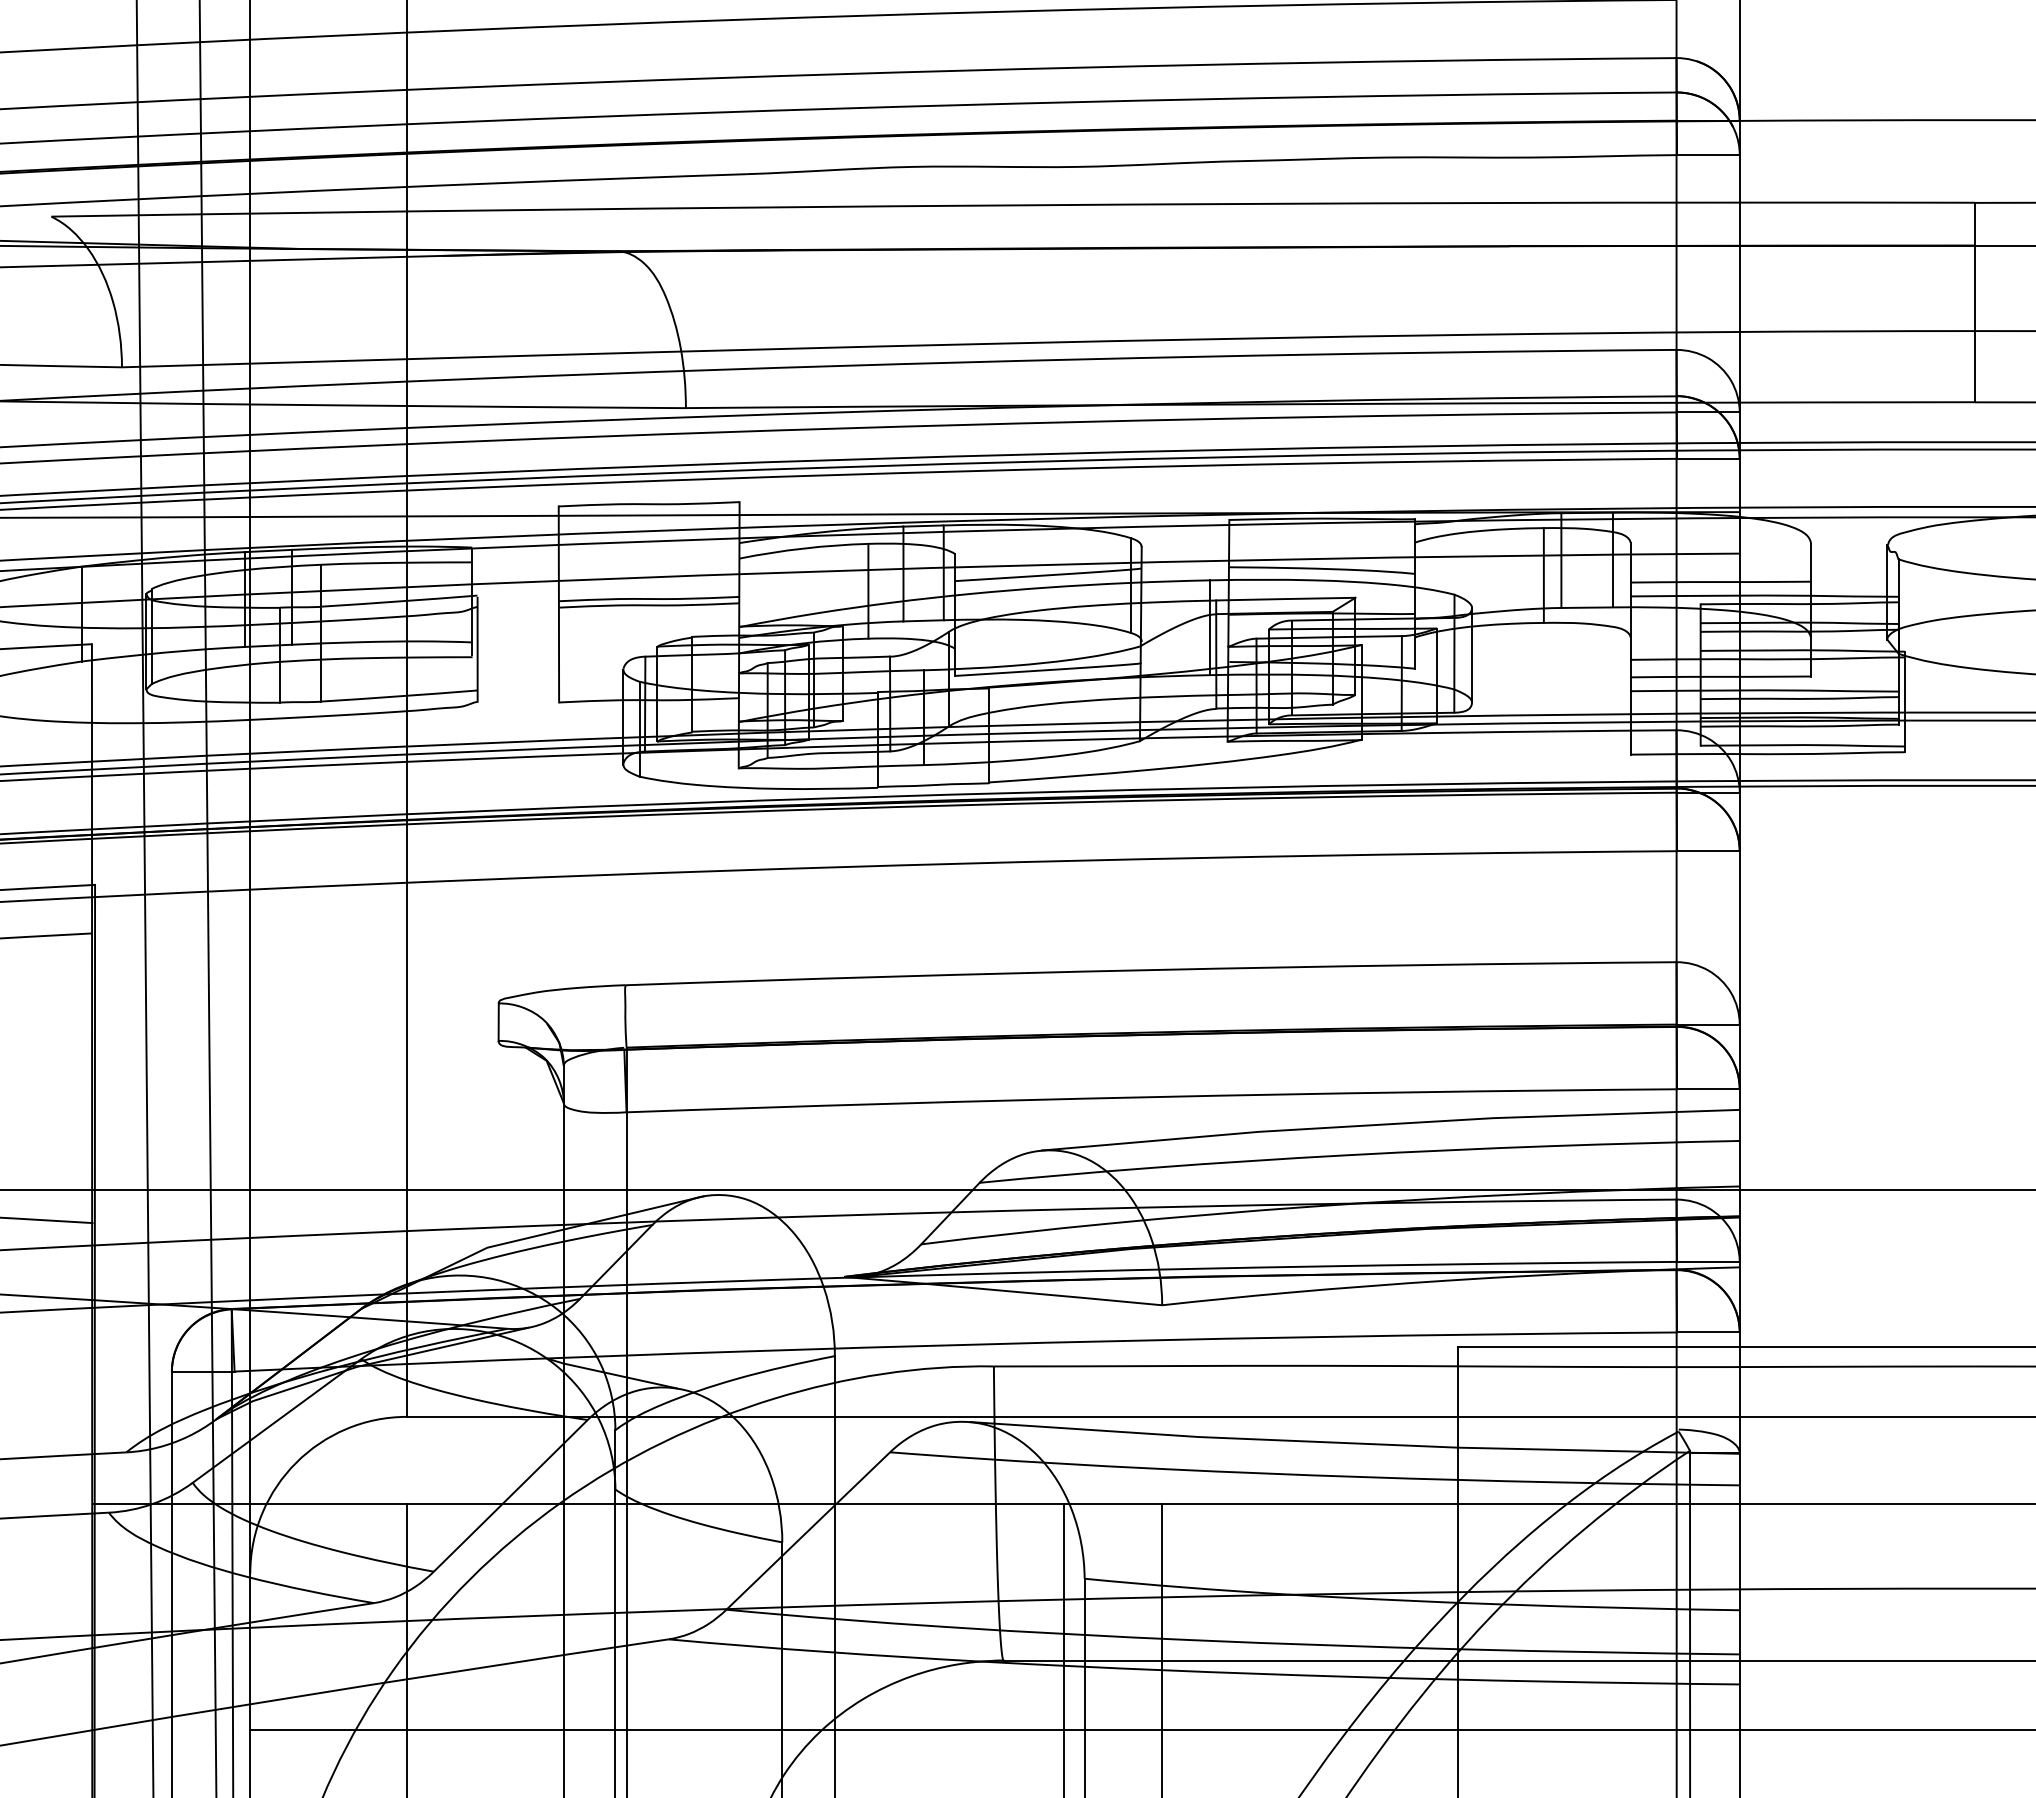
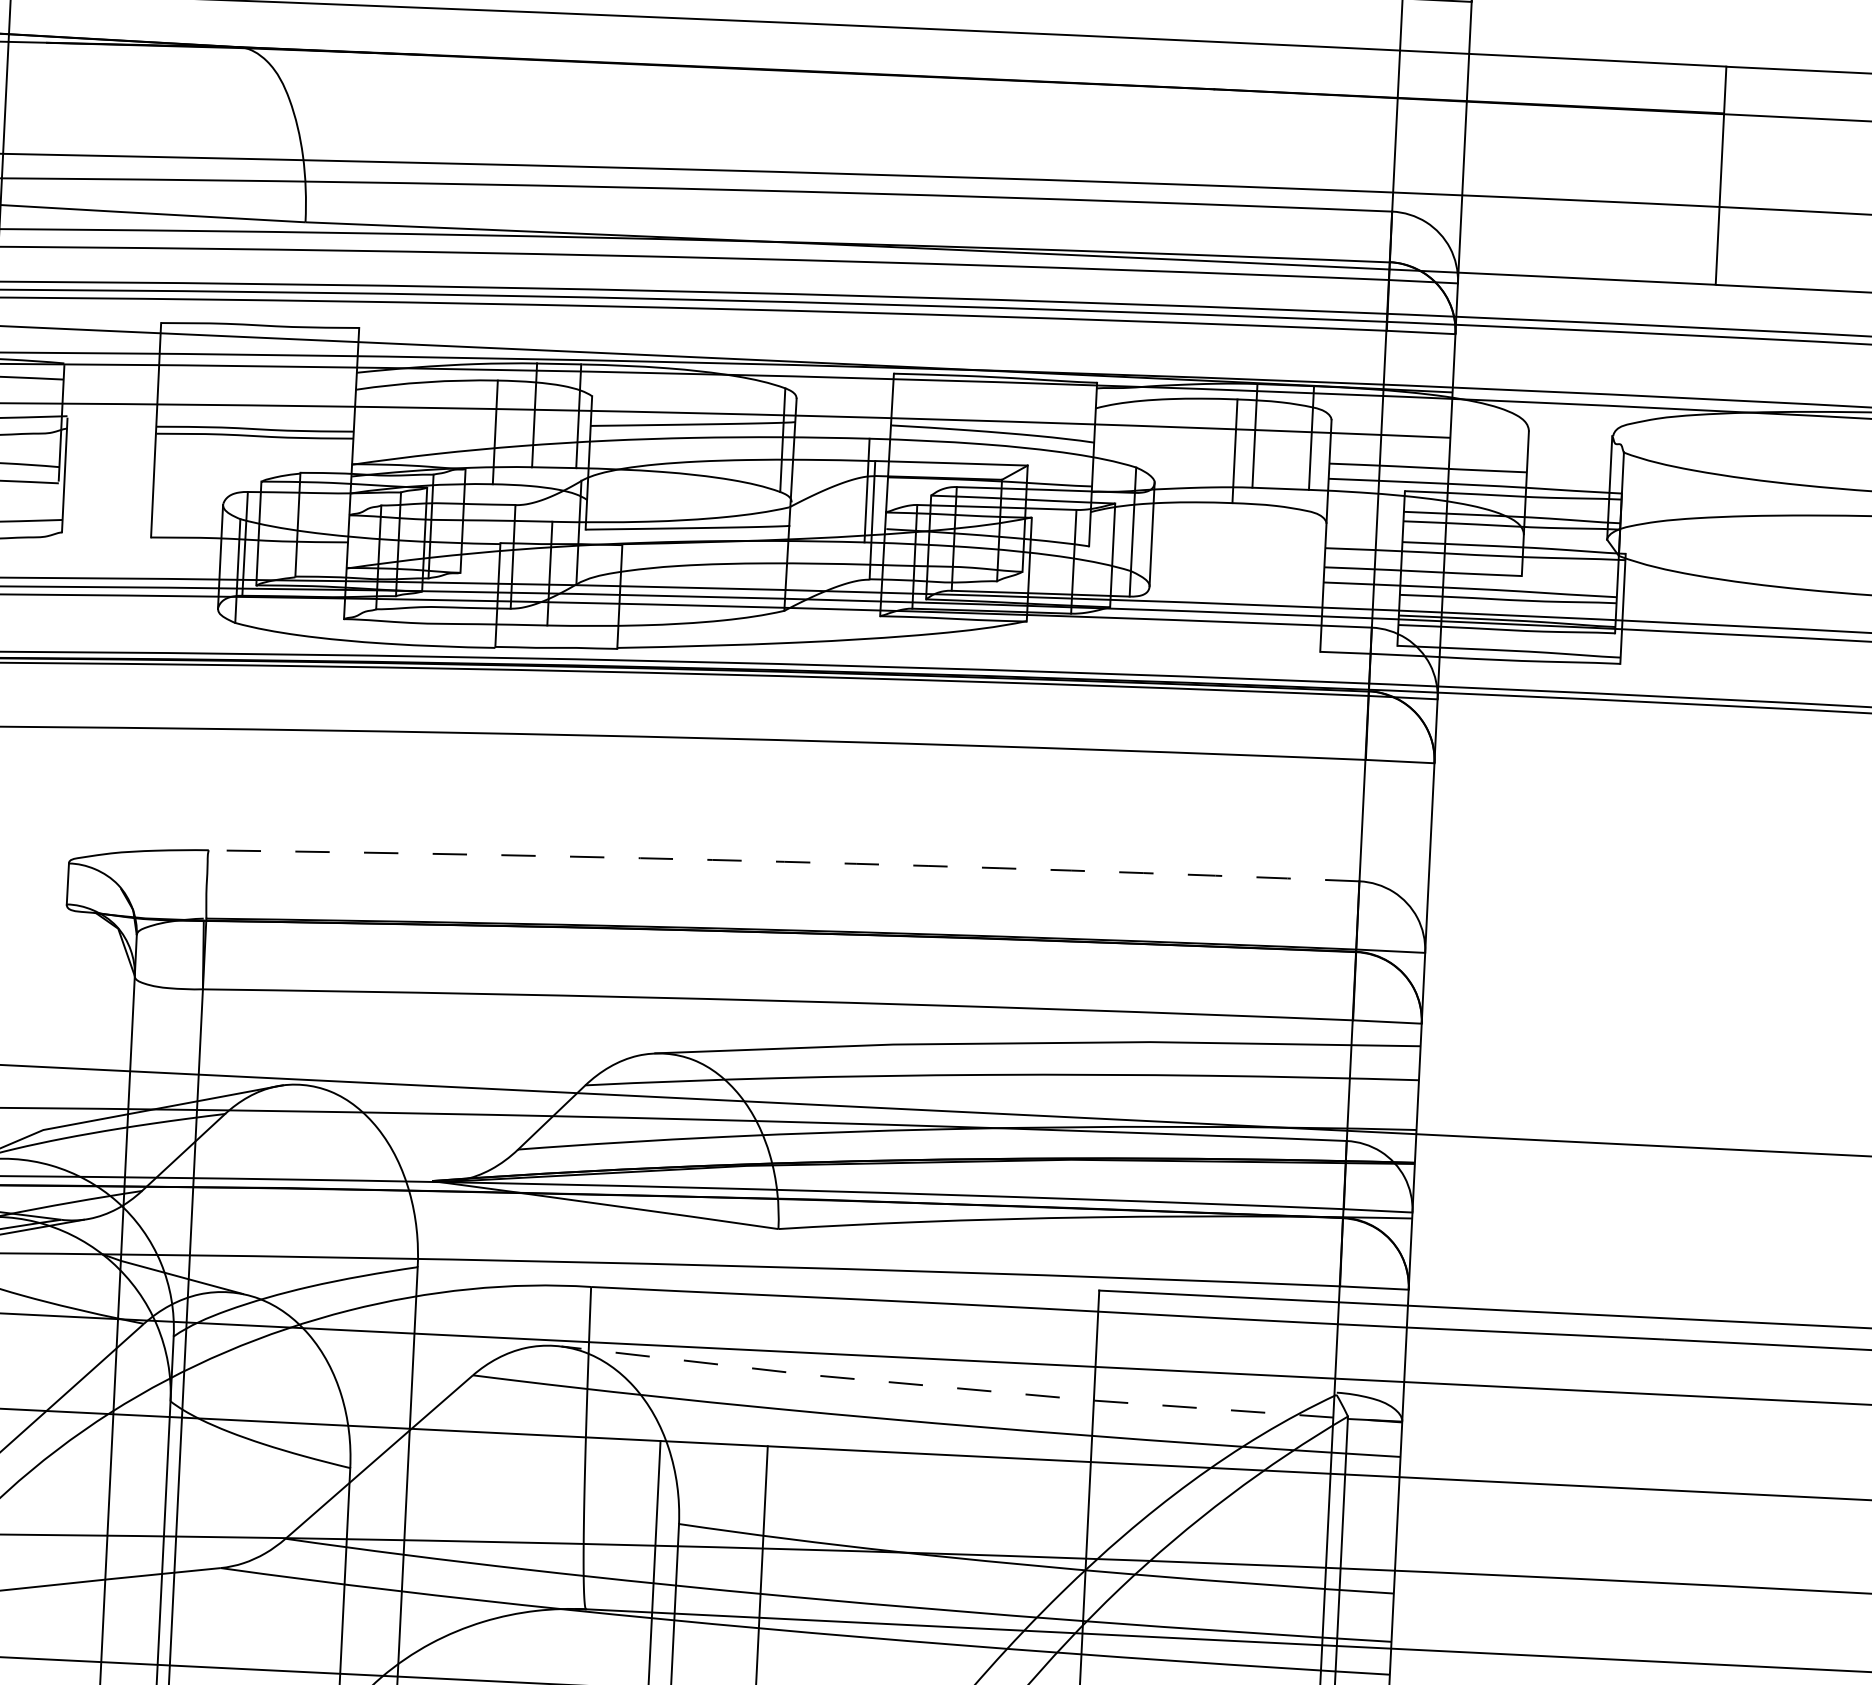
arc: (1151, 970) -> (784, 862), solid -> dashed
line: (1354, 1443) -> (981, 1390), solid -> dashed

